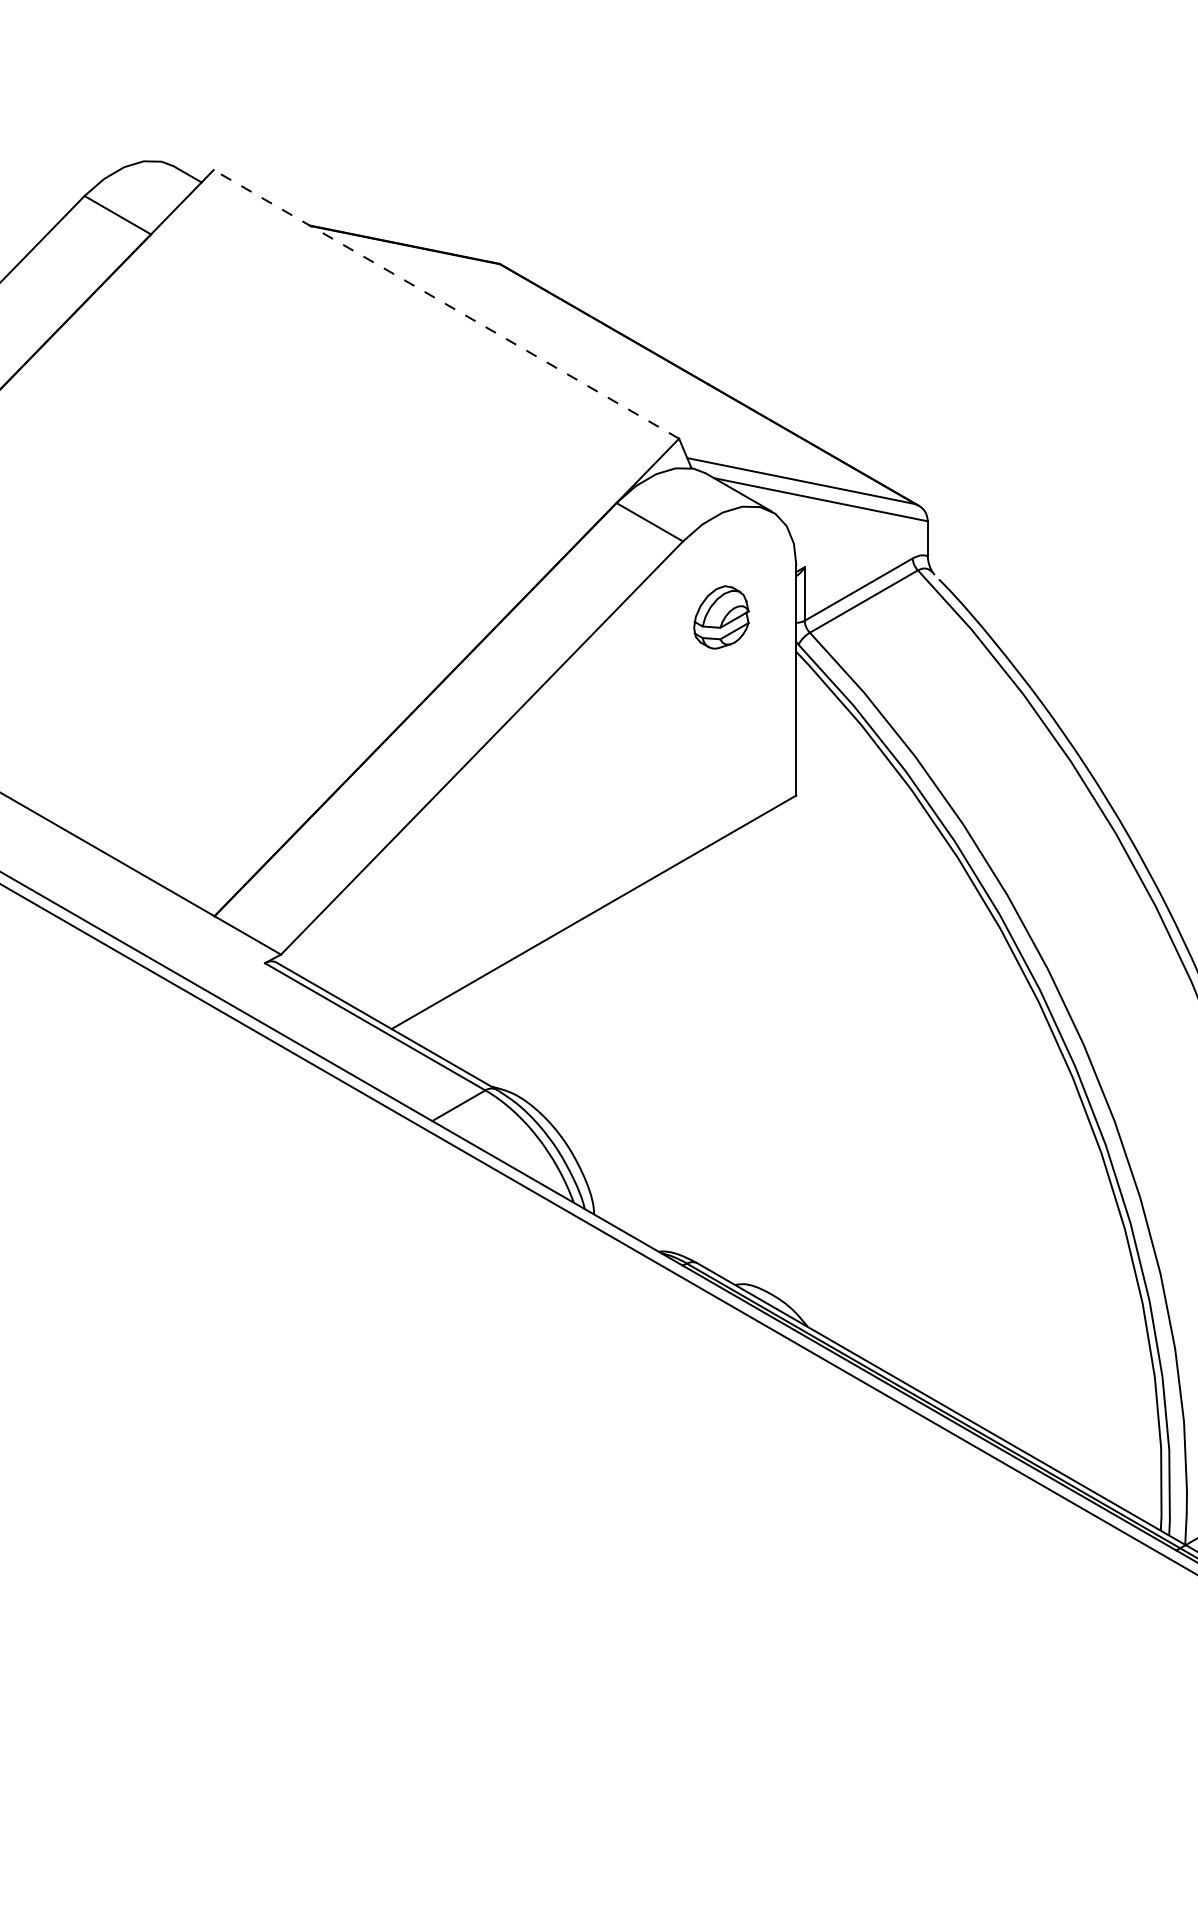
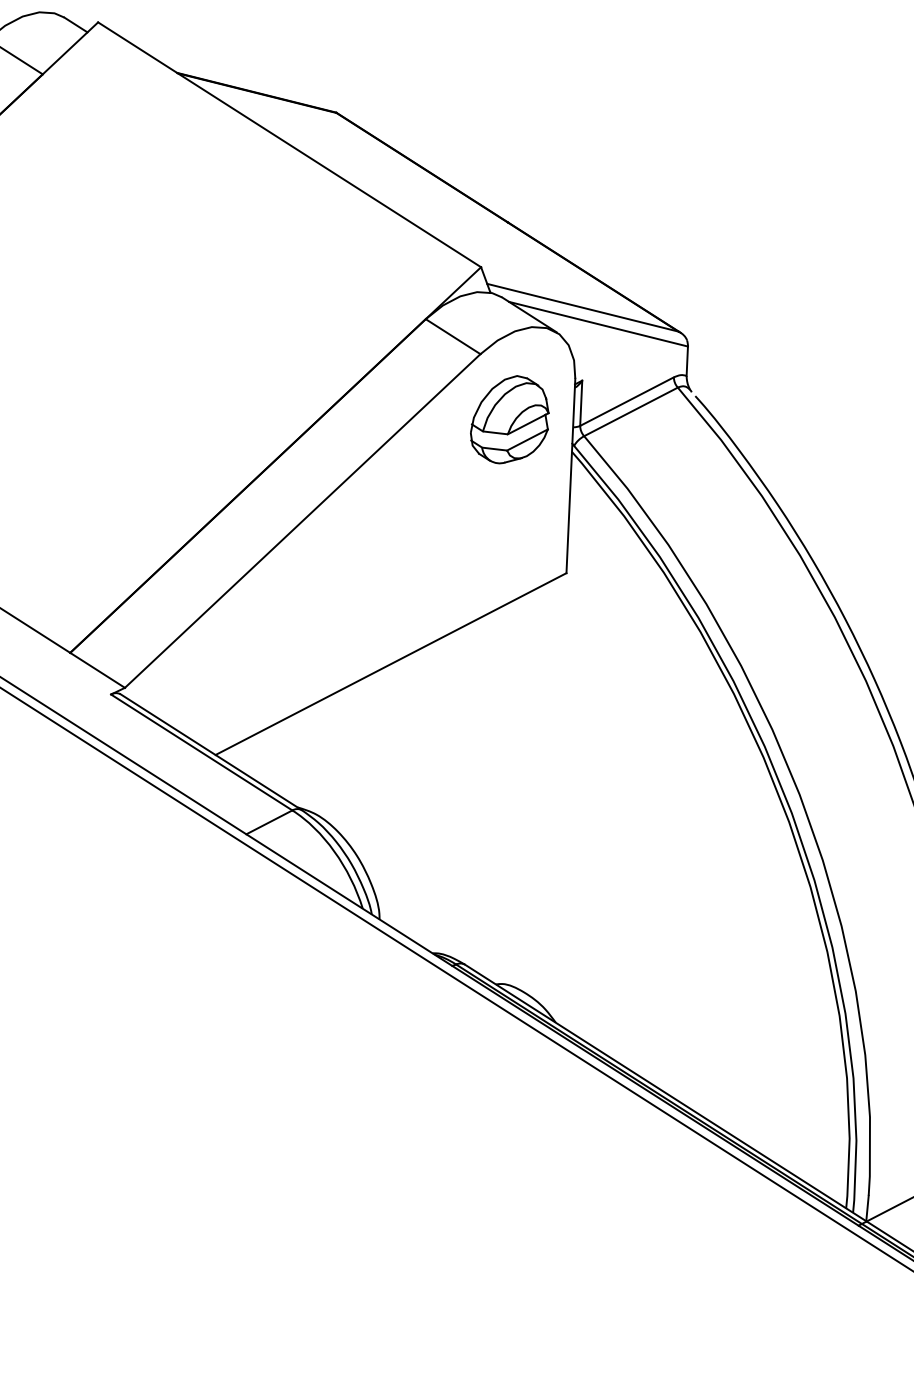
line: (446, 304) -> (289, 144), dashed -> solid
part: (721, 617) -> (510, 419), size x1.67

